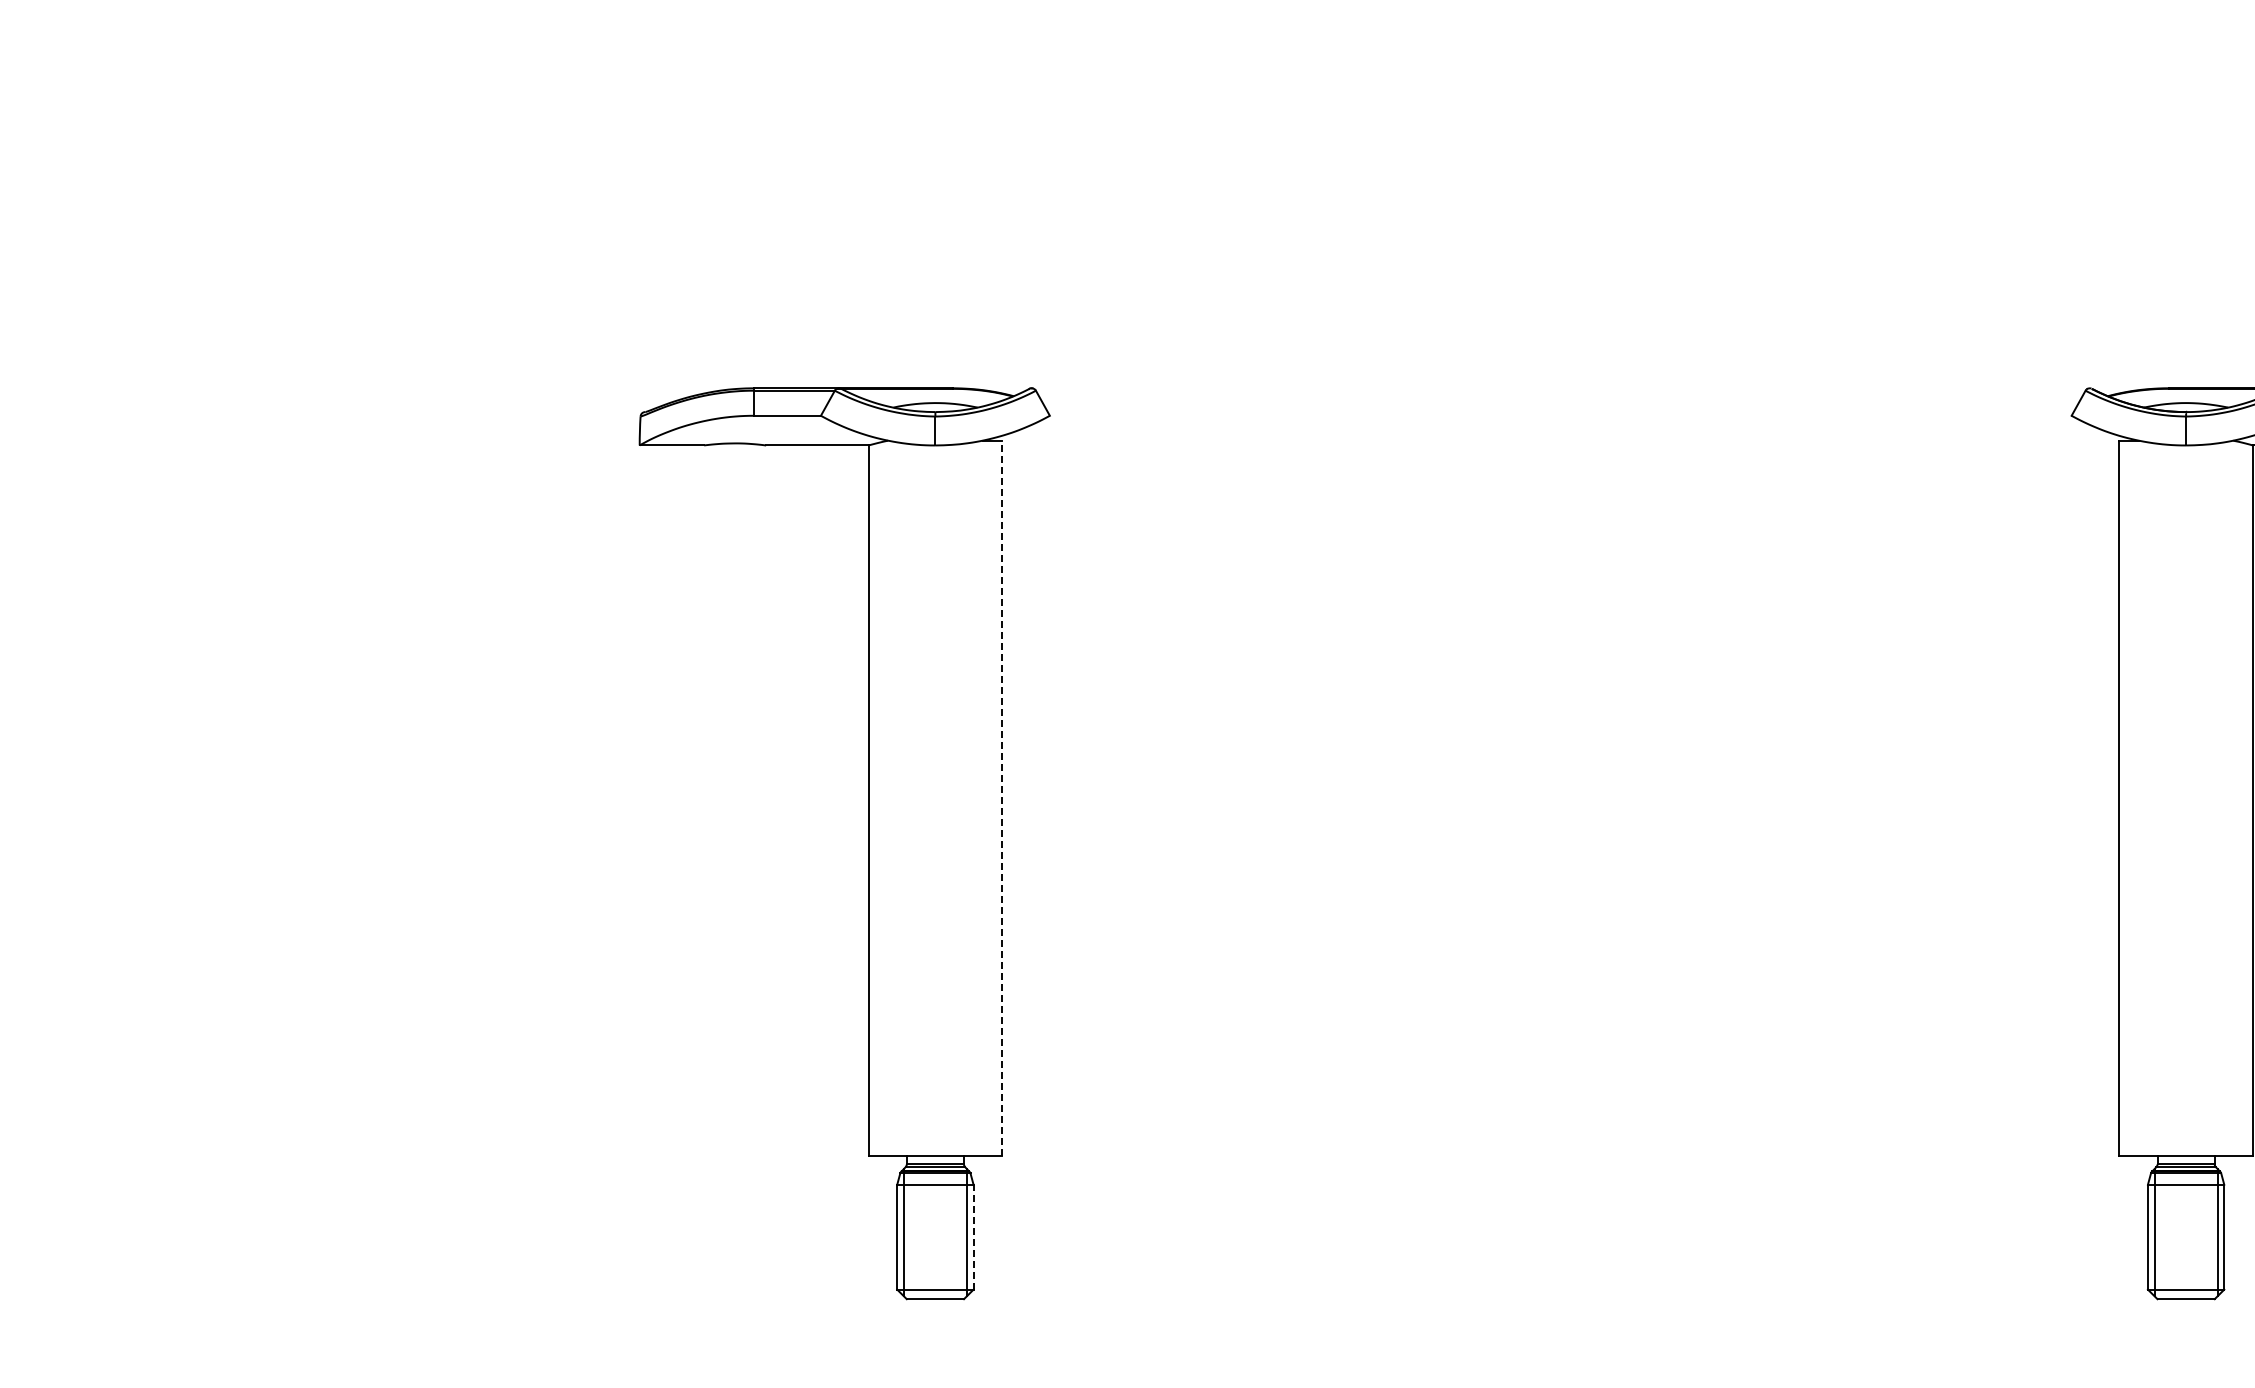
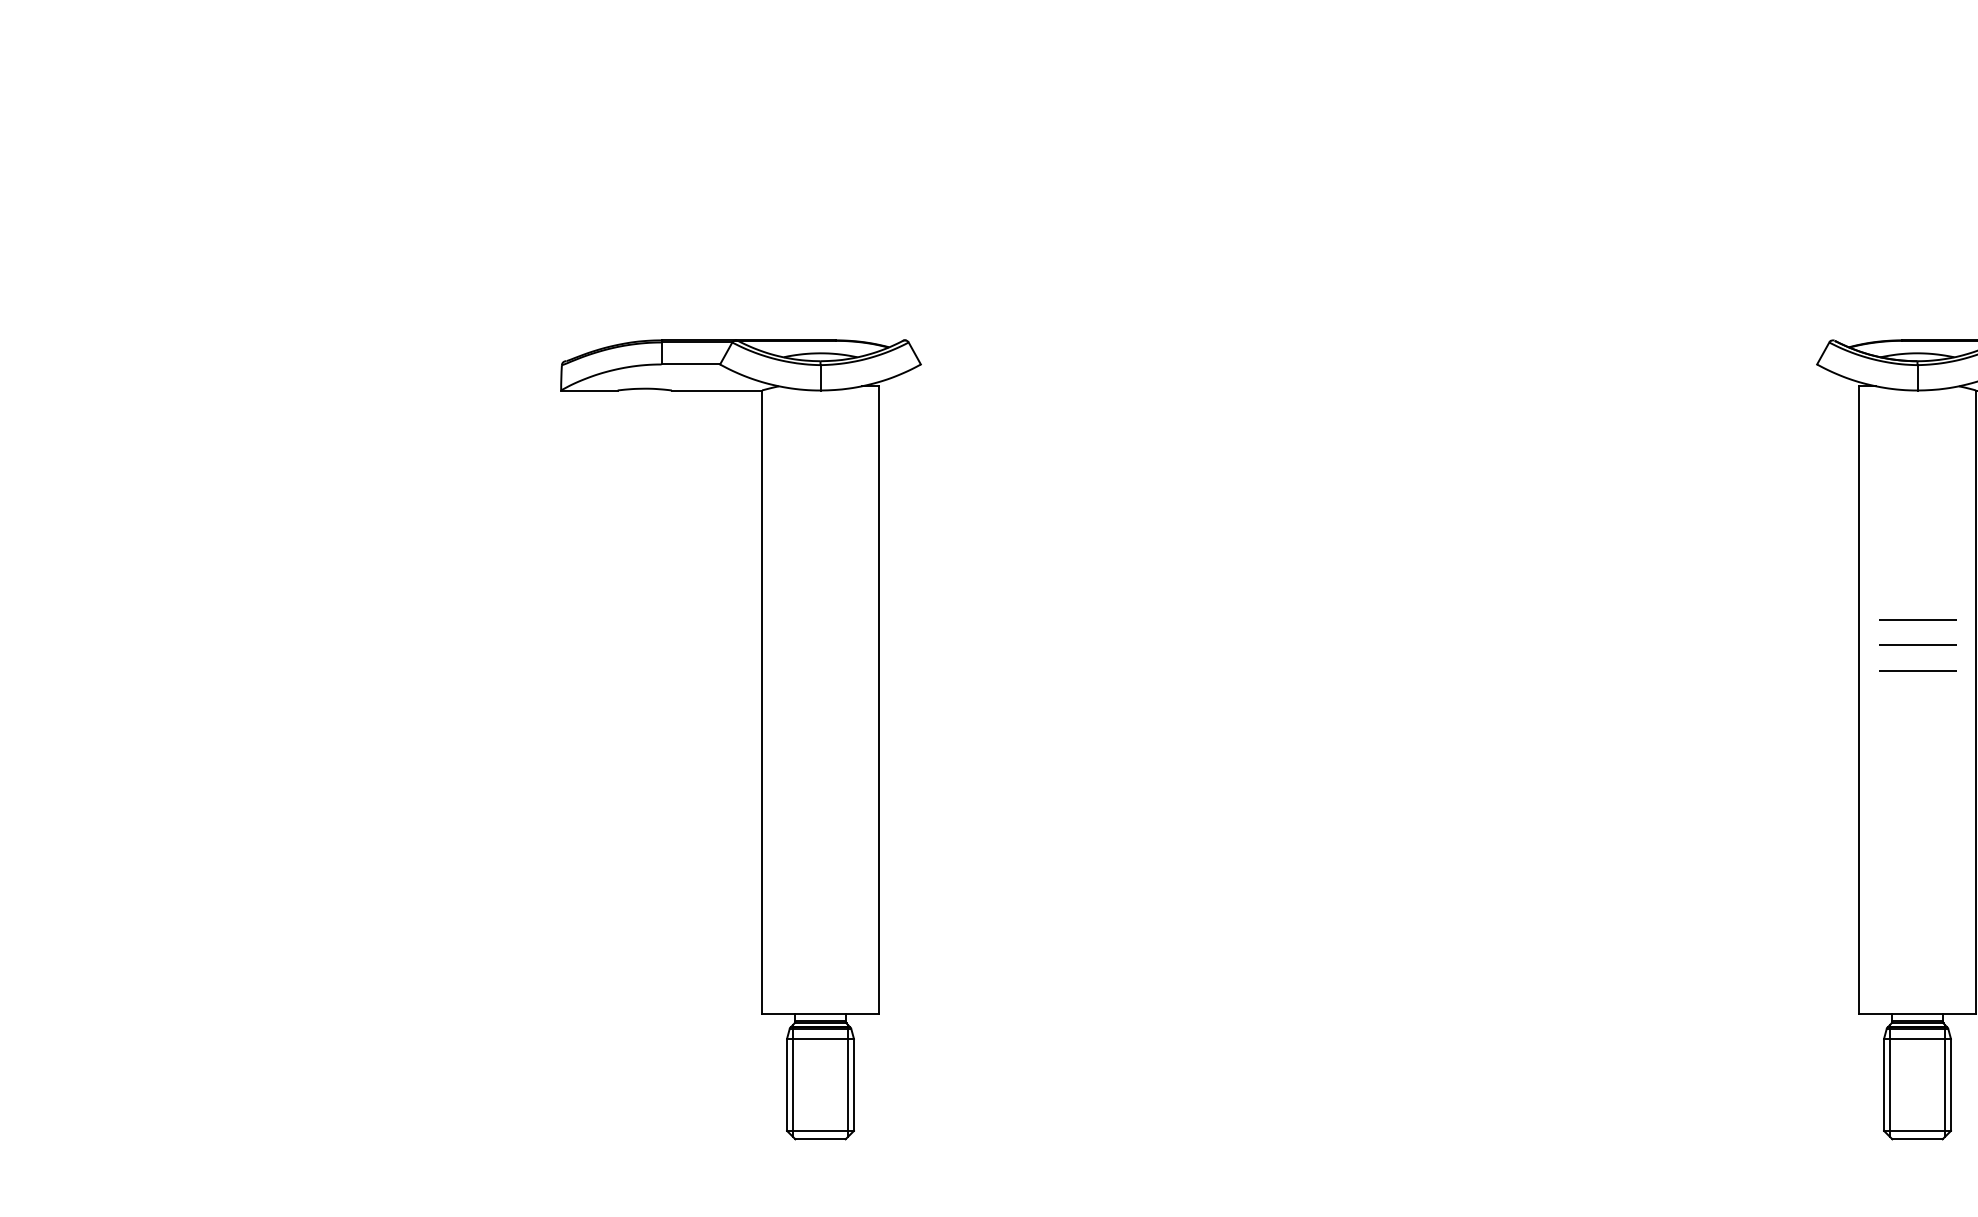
line: (2185, 707) -> (1916, 620), added
line: (2185, 736) -> (1916, 645), added
line: (2185, 764) -> (1916, 670), added
line: (1002, 798) -> (879, 700), dashed -> solid
line: (973, 1236) -> (853, 1084), dashed -> solid

